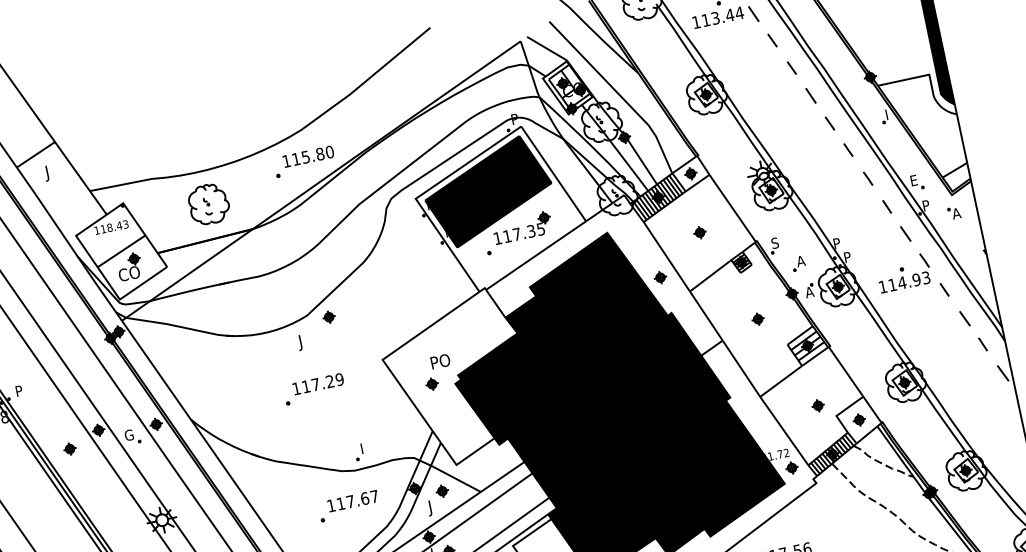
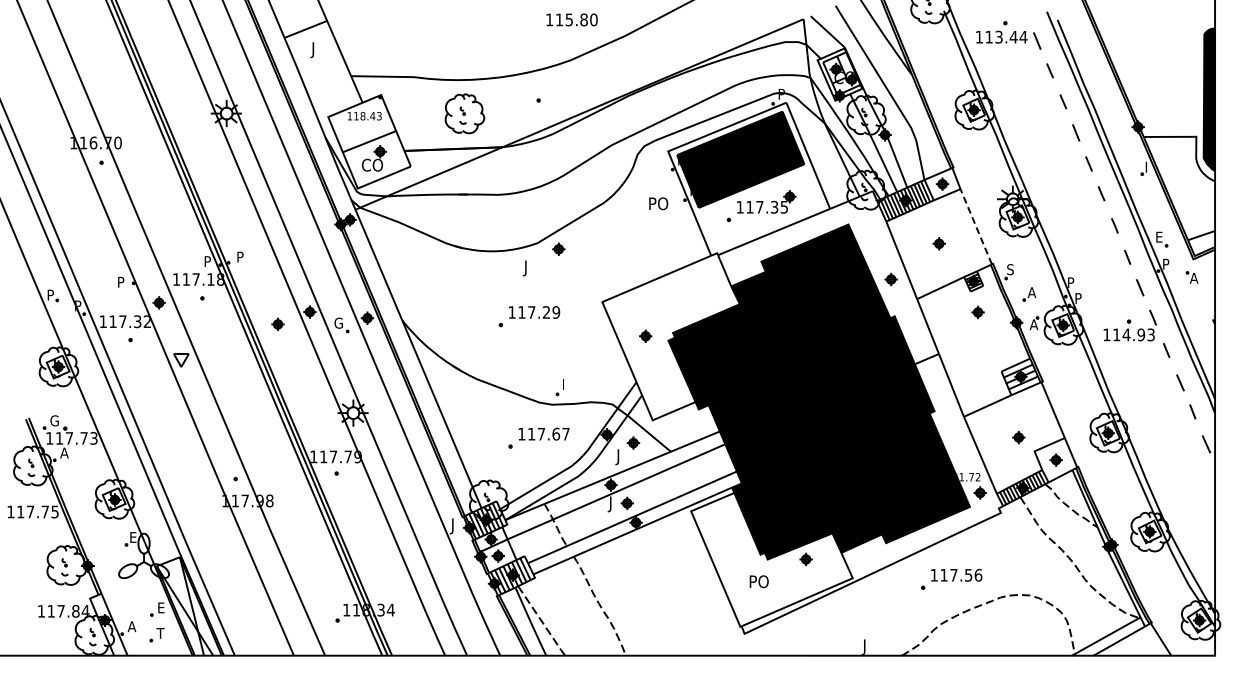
text: (307, 156) -> (571, 19), moved
line: (732, 208) -> (976, 226), solid -> dashed
part: (757, 319) -> (977, 312), moved
text: (440, 361) -> (658, 203), moved

